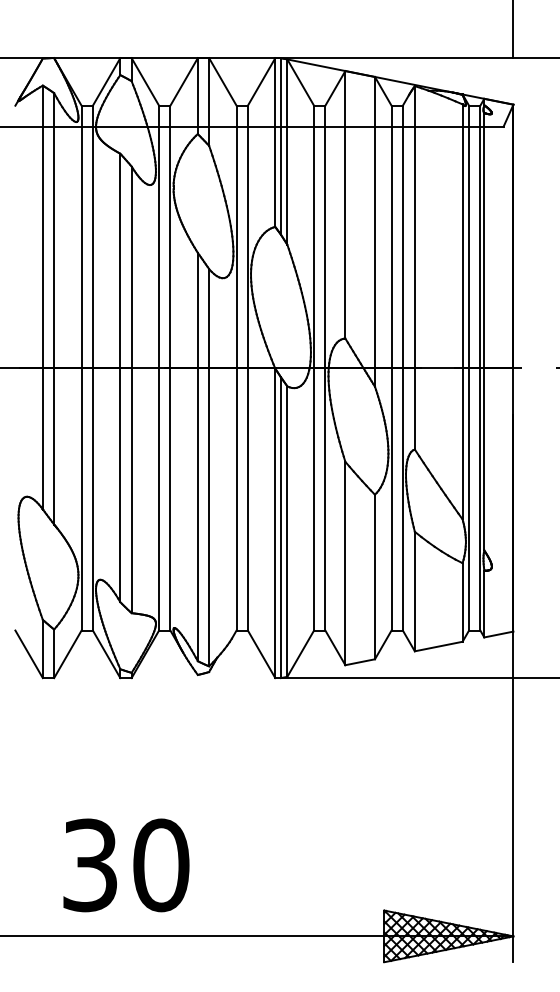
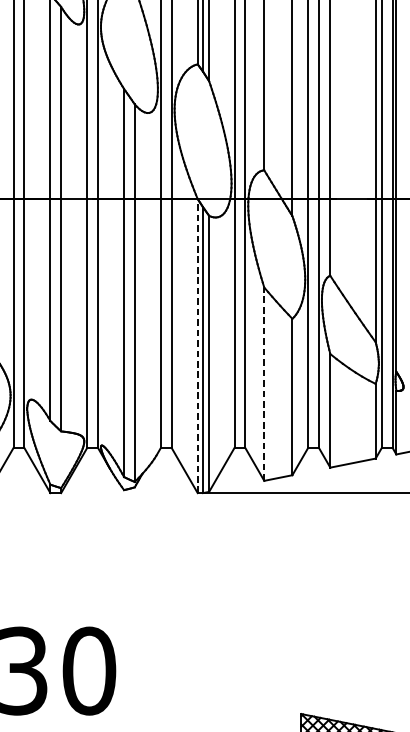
line: (275, 523) -> (197, 346), solid -> dashed
line: (345, 563) -> (264, 384), solid -> dashed

